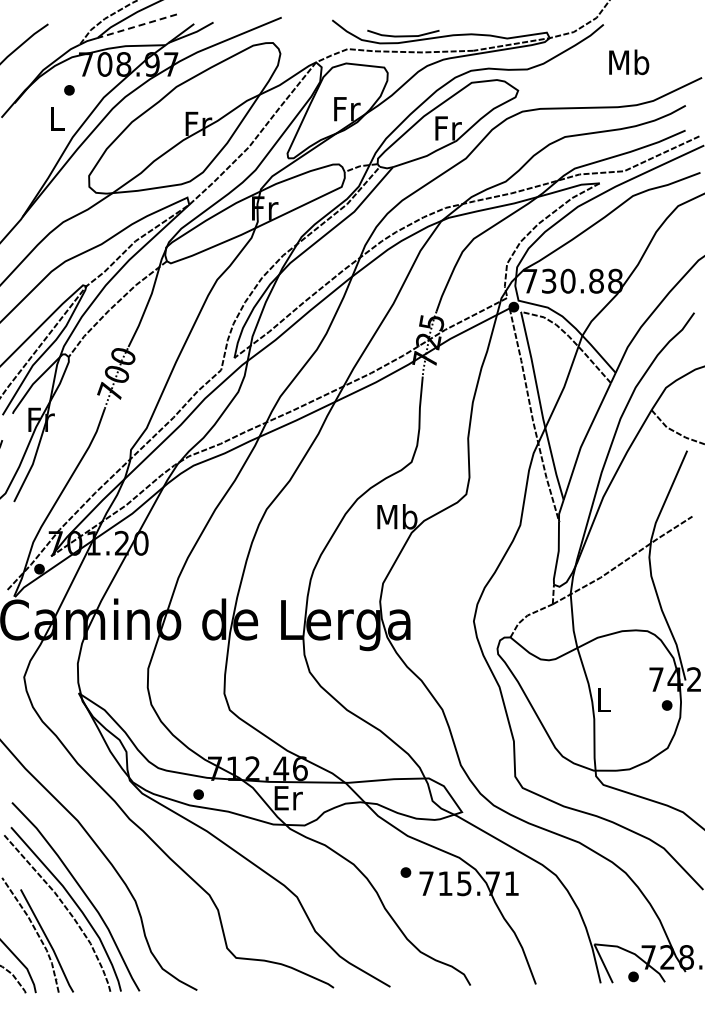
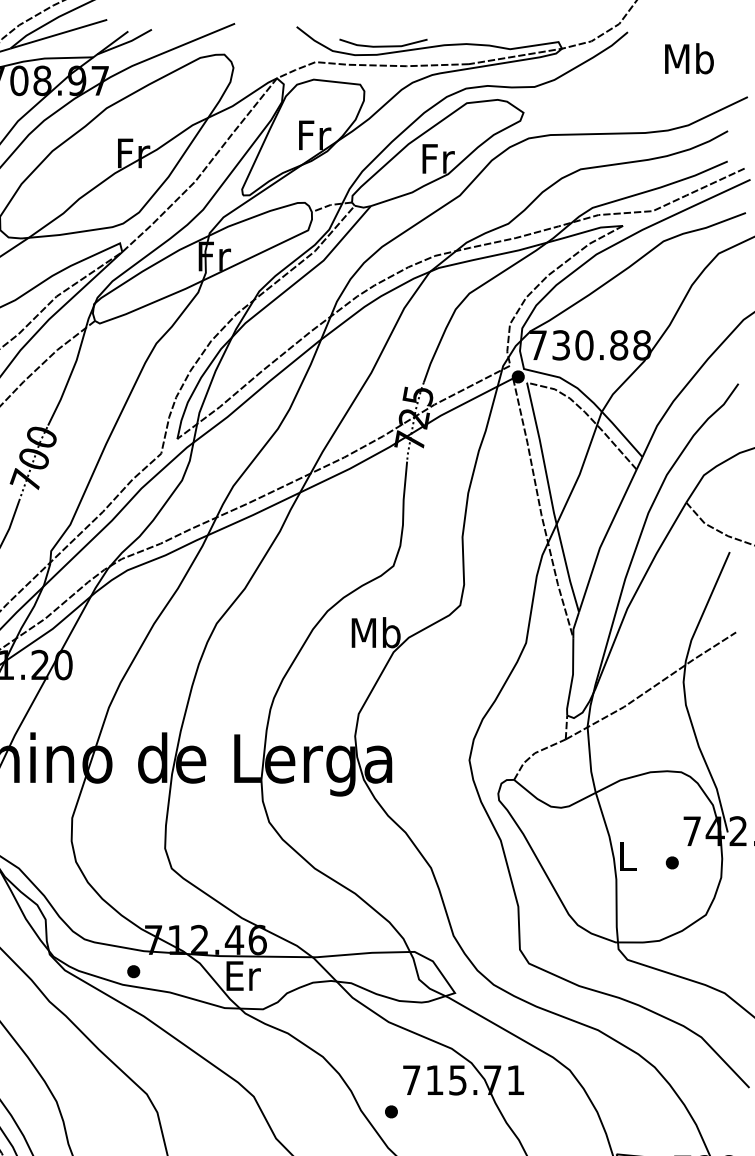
line: (136, 26) -> (57, 34), dashed -> solid
text: (629, 62) -> (689, 58), moved
part: (666, 705) -> (671, 862), moved
part: (405, 872) -> (390, 1111), moved

